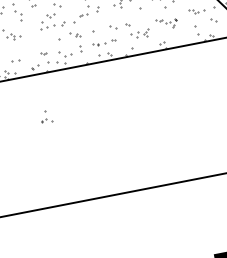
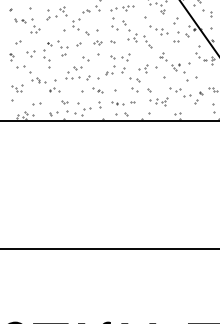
part: (111, 16) -> (134, 79), added
part: (167, 22) -> (186, 95), size x1.67
part: (45, 115) -> (54, 85), moved

